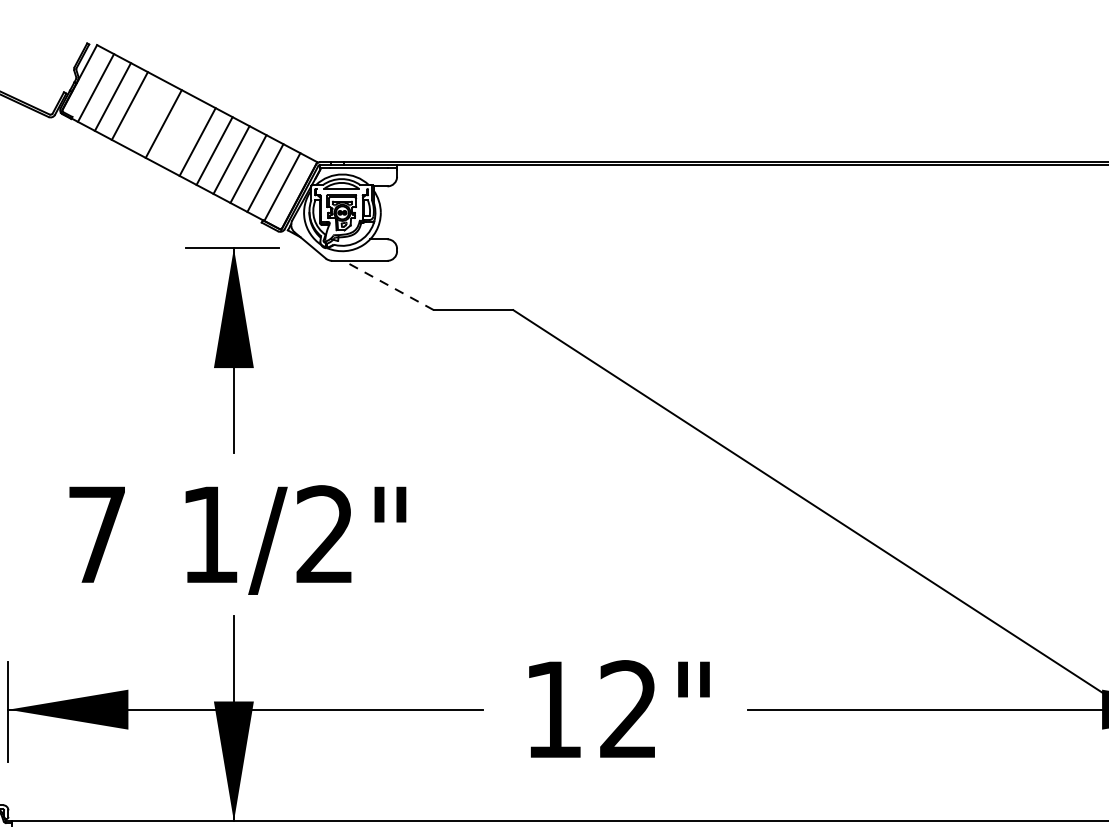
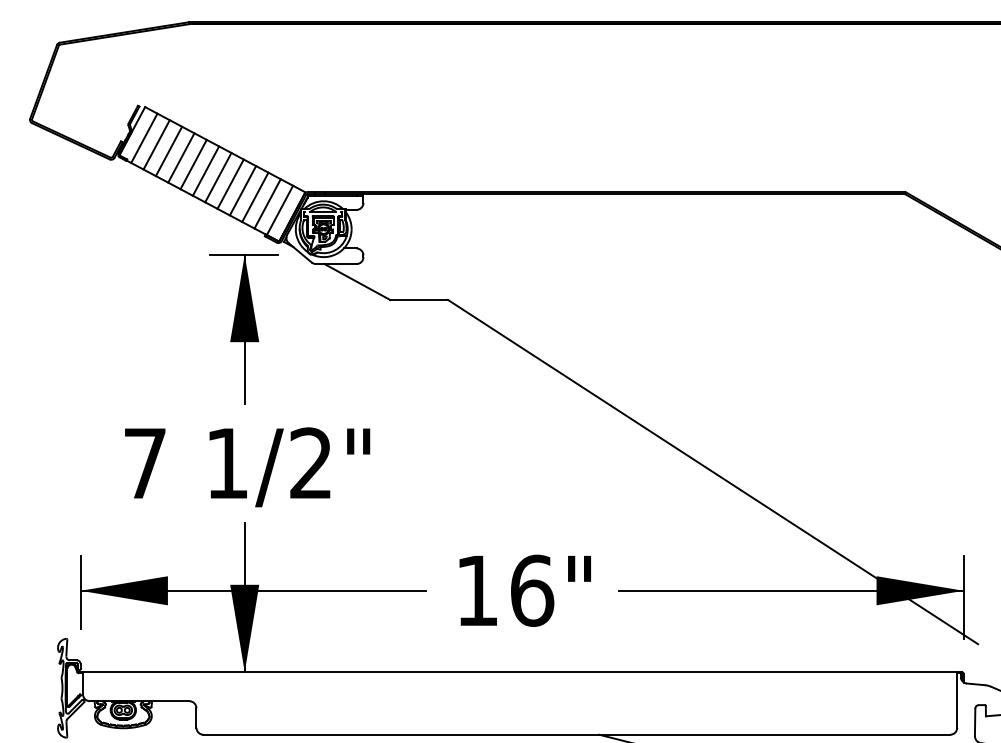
line: (147, 114) -> (181, 157), added
line: (180, 132) -> (205, 170), added
line: (387, 284) -> (356, 281), dashed -> solid
text: (629, 709) -> (532, 590), 12" -> 16"

